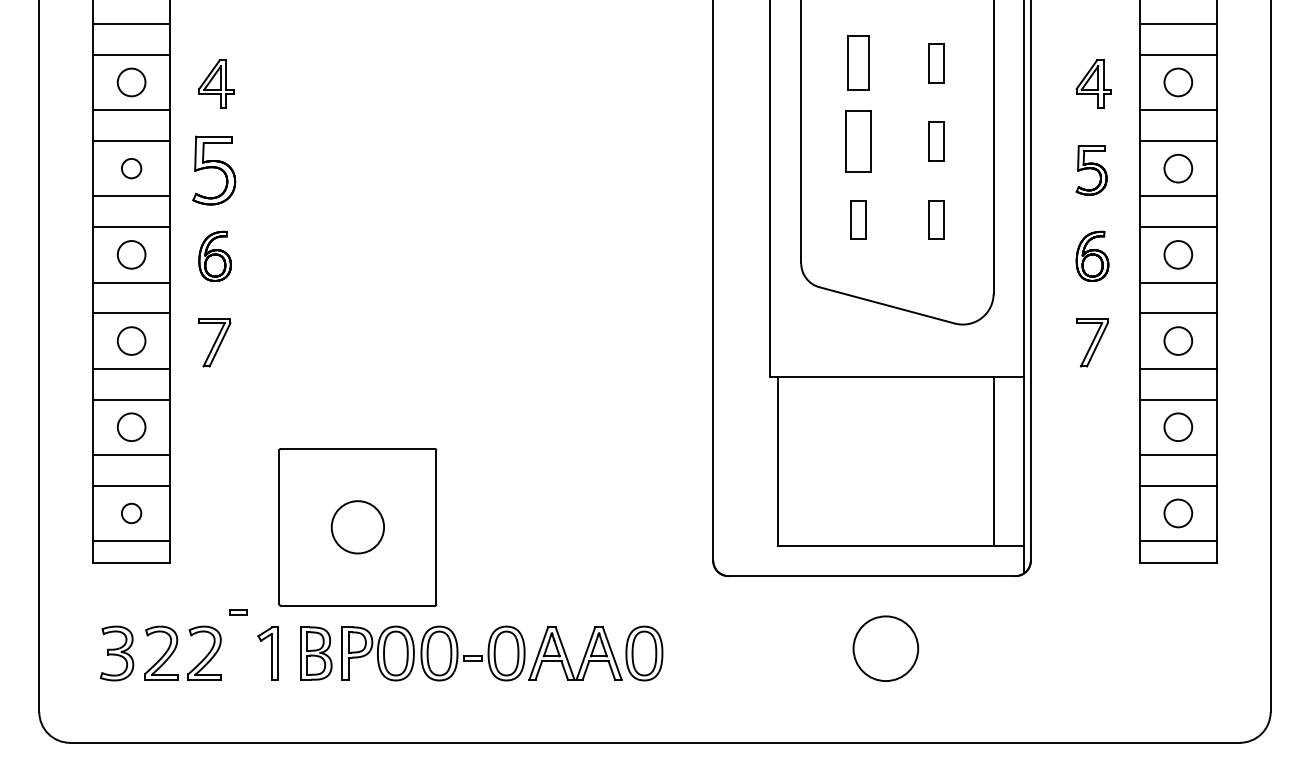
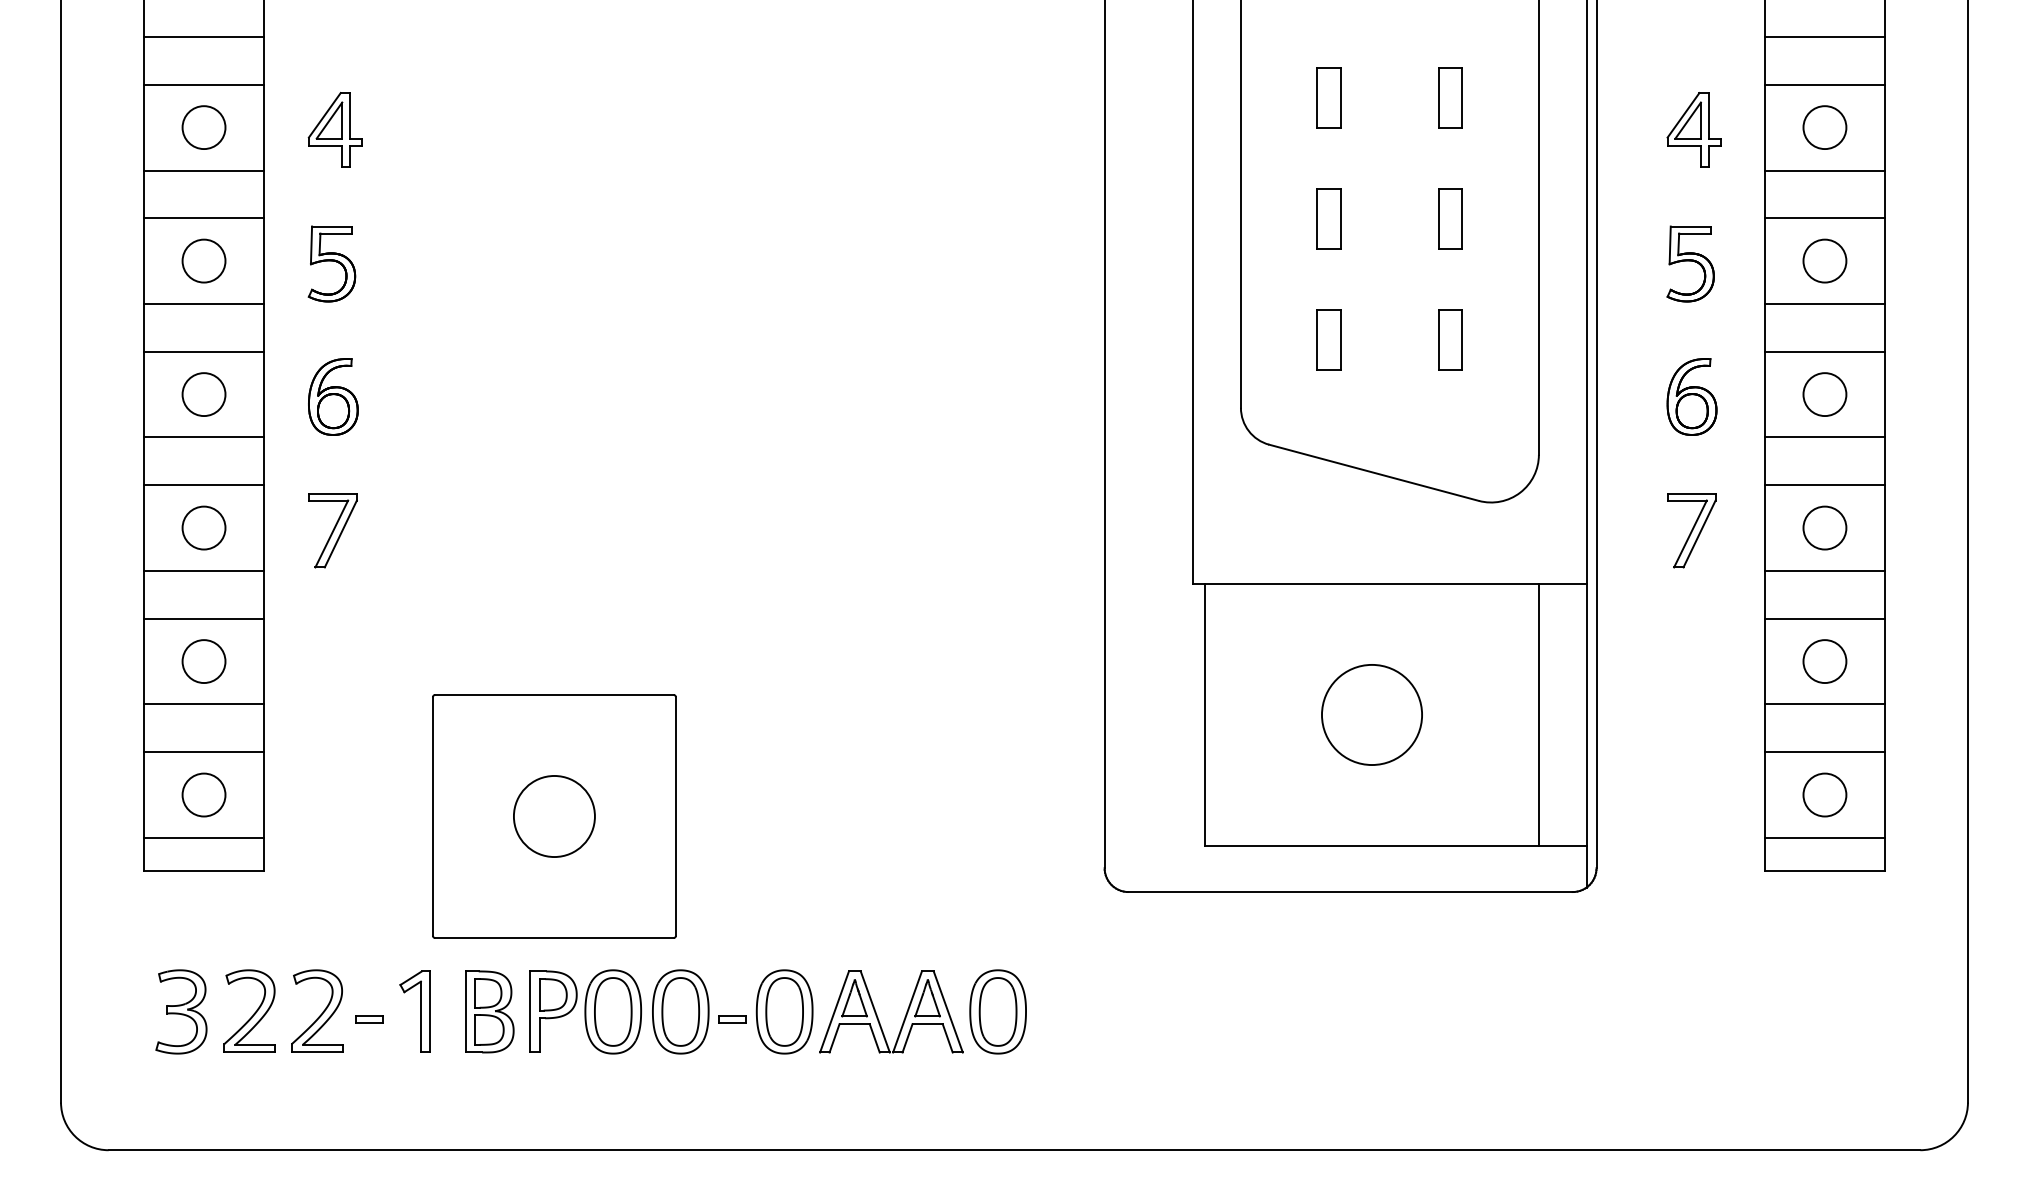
part: (858, 63) -> (1329, 98), size x0.71
part: (858, 141) -> (1329, 219), size x0.62
circle: (131, 168) -> (203, 260), size x1.43
part: (214, 170) -> (332, 263), size x0.71
circle: (131, 513) -> (203, 795), size x1.43
part: (238, 612) -> (369, 1019), moved
circle: (885, 648) -> (1371, 714), moved

